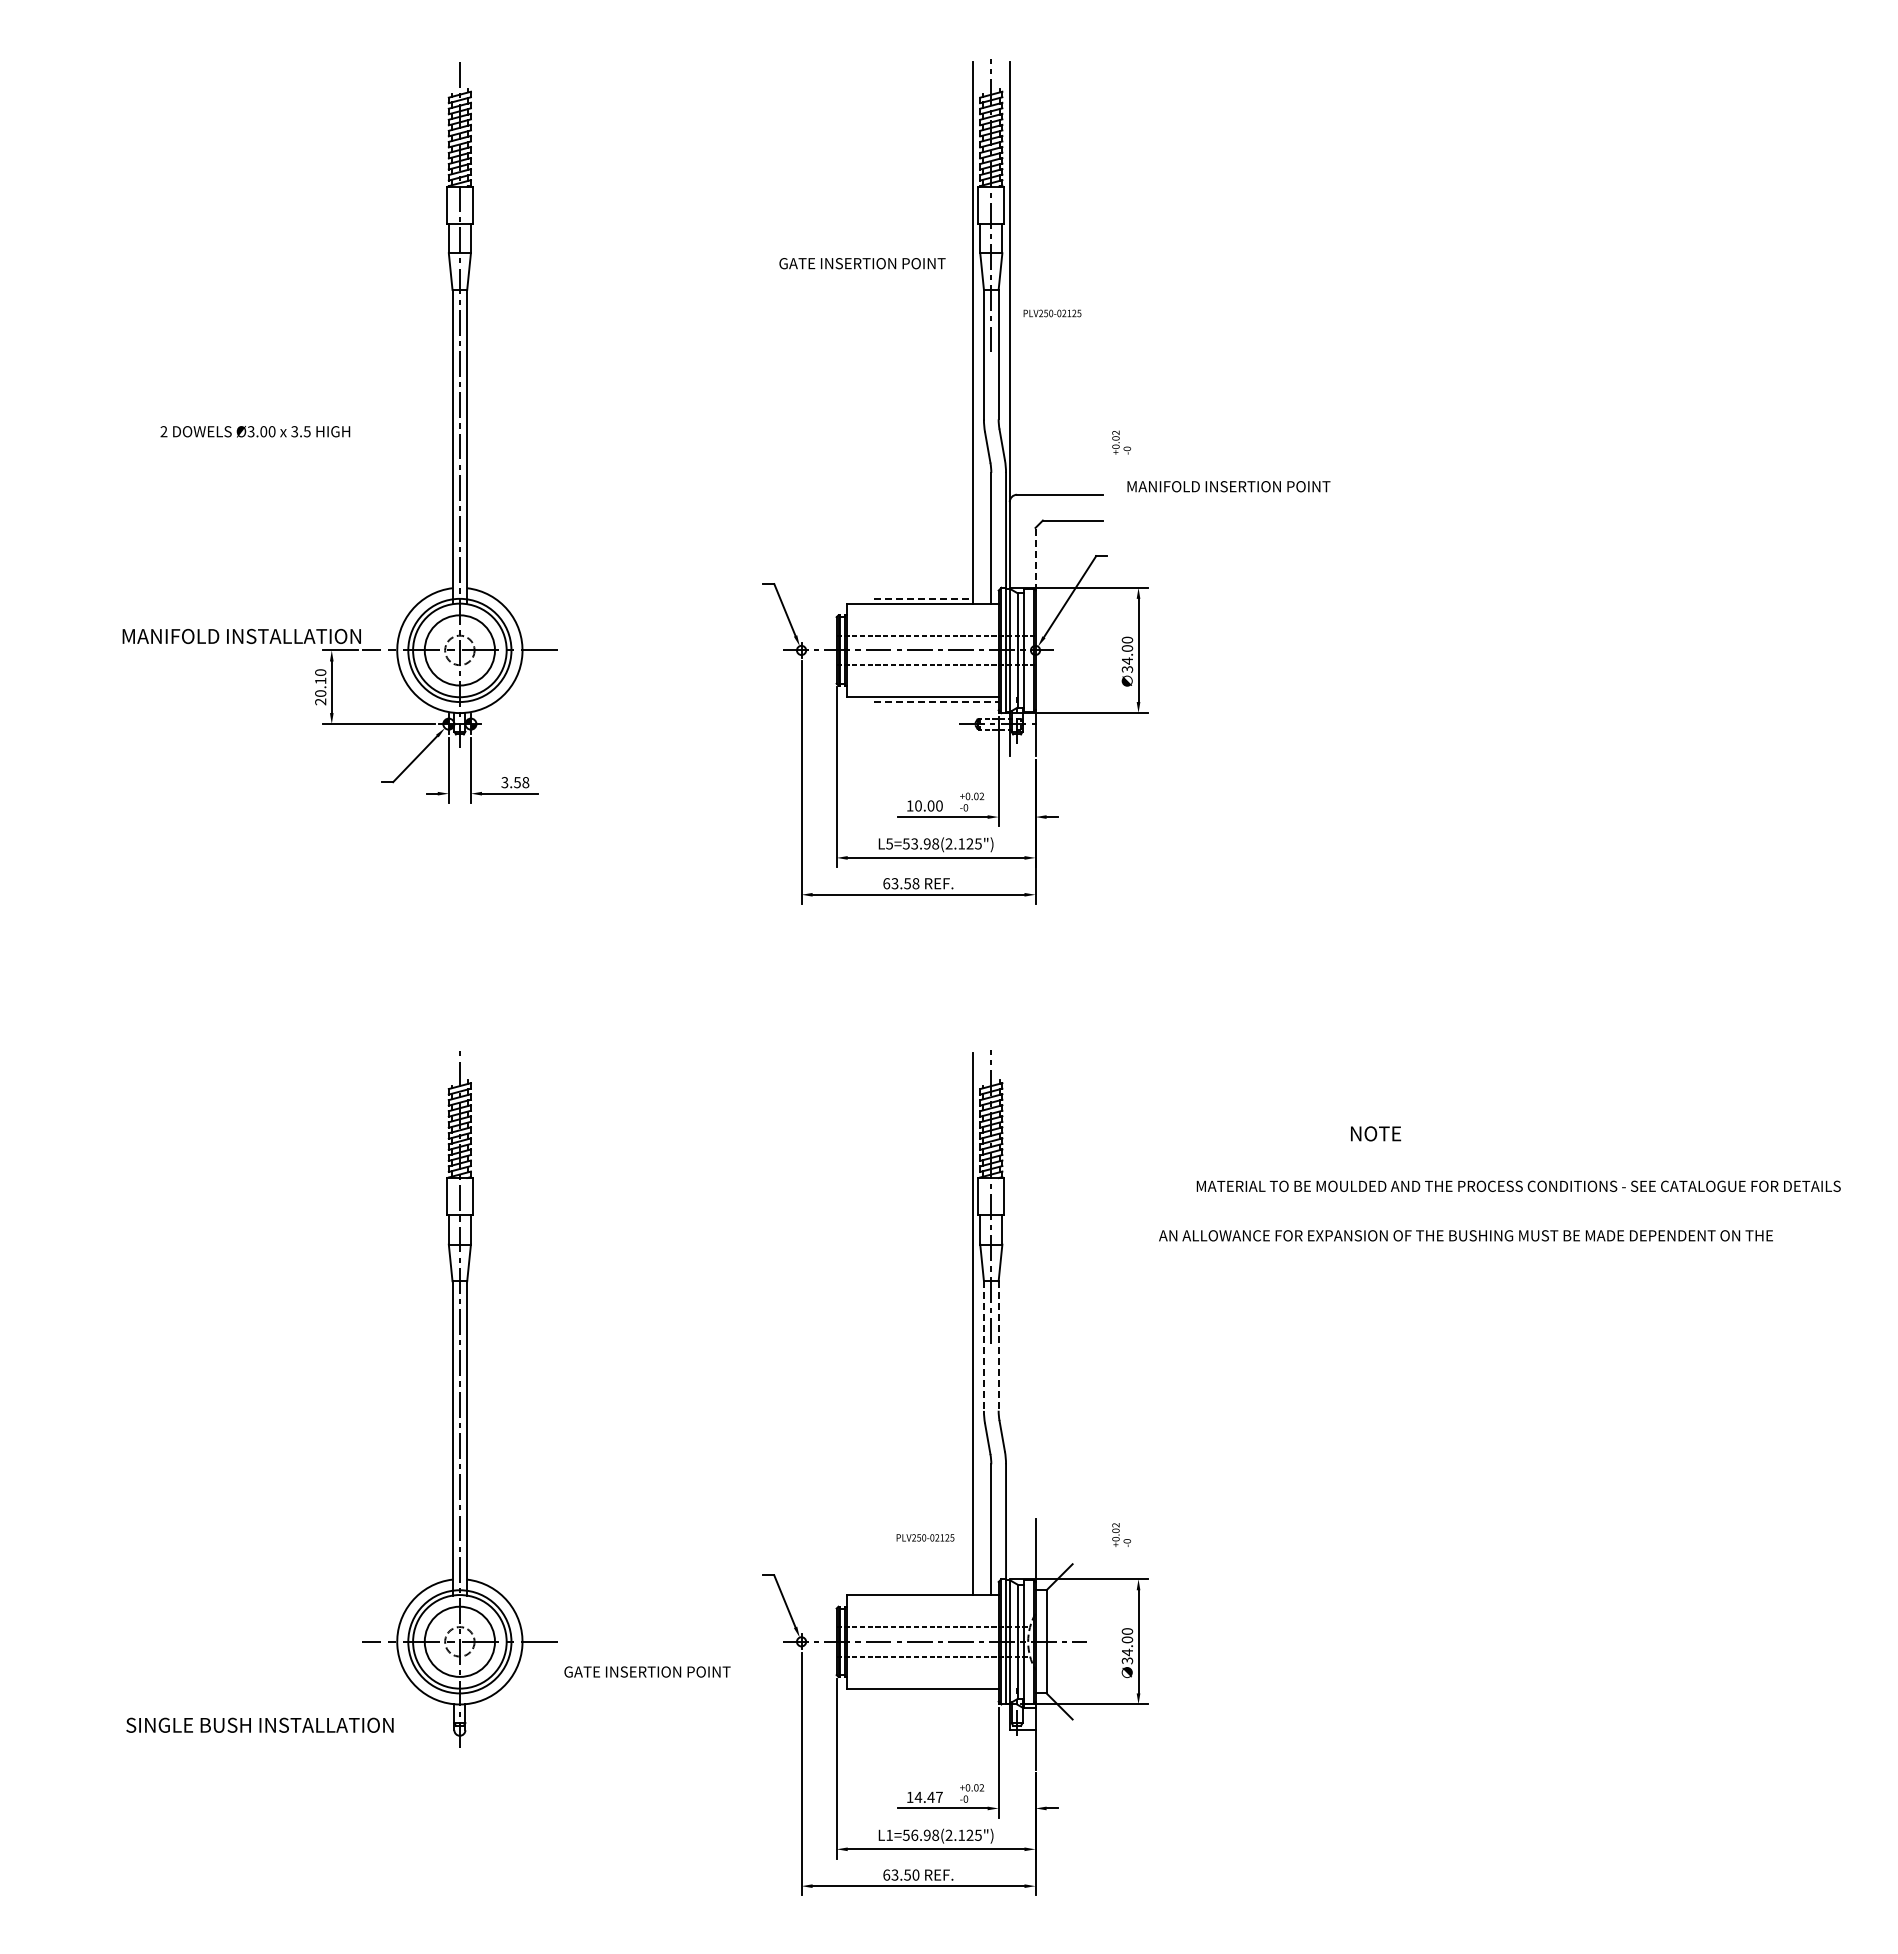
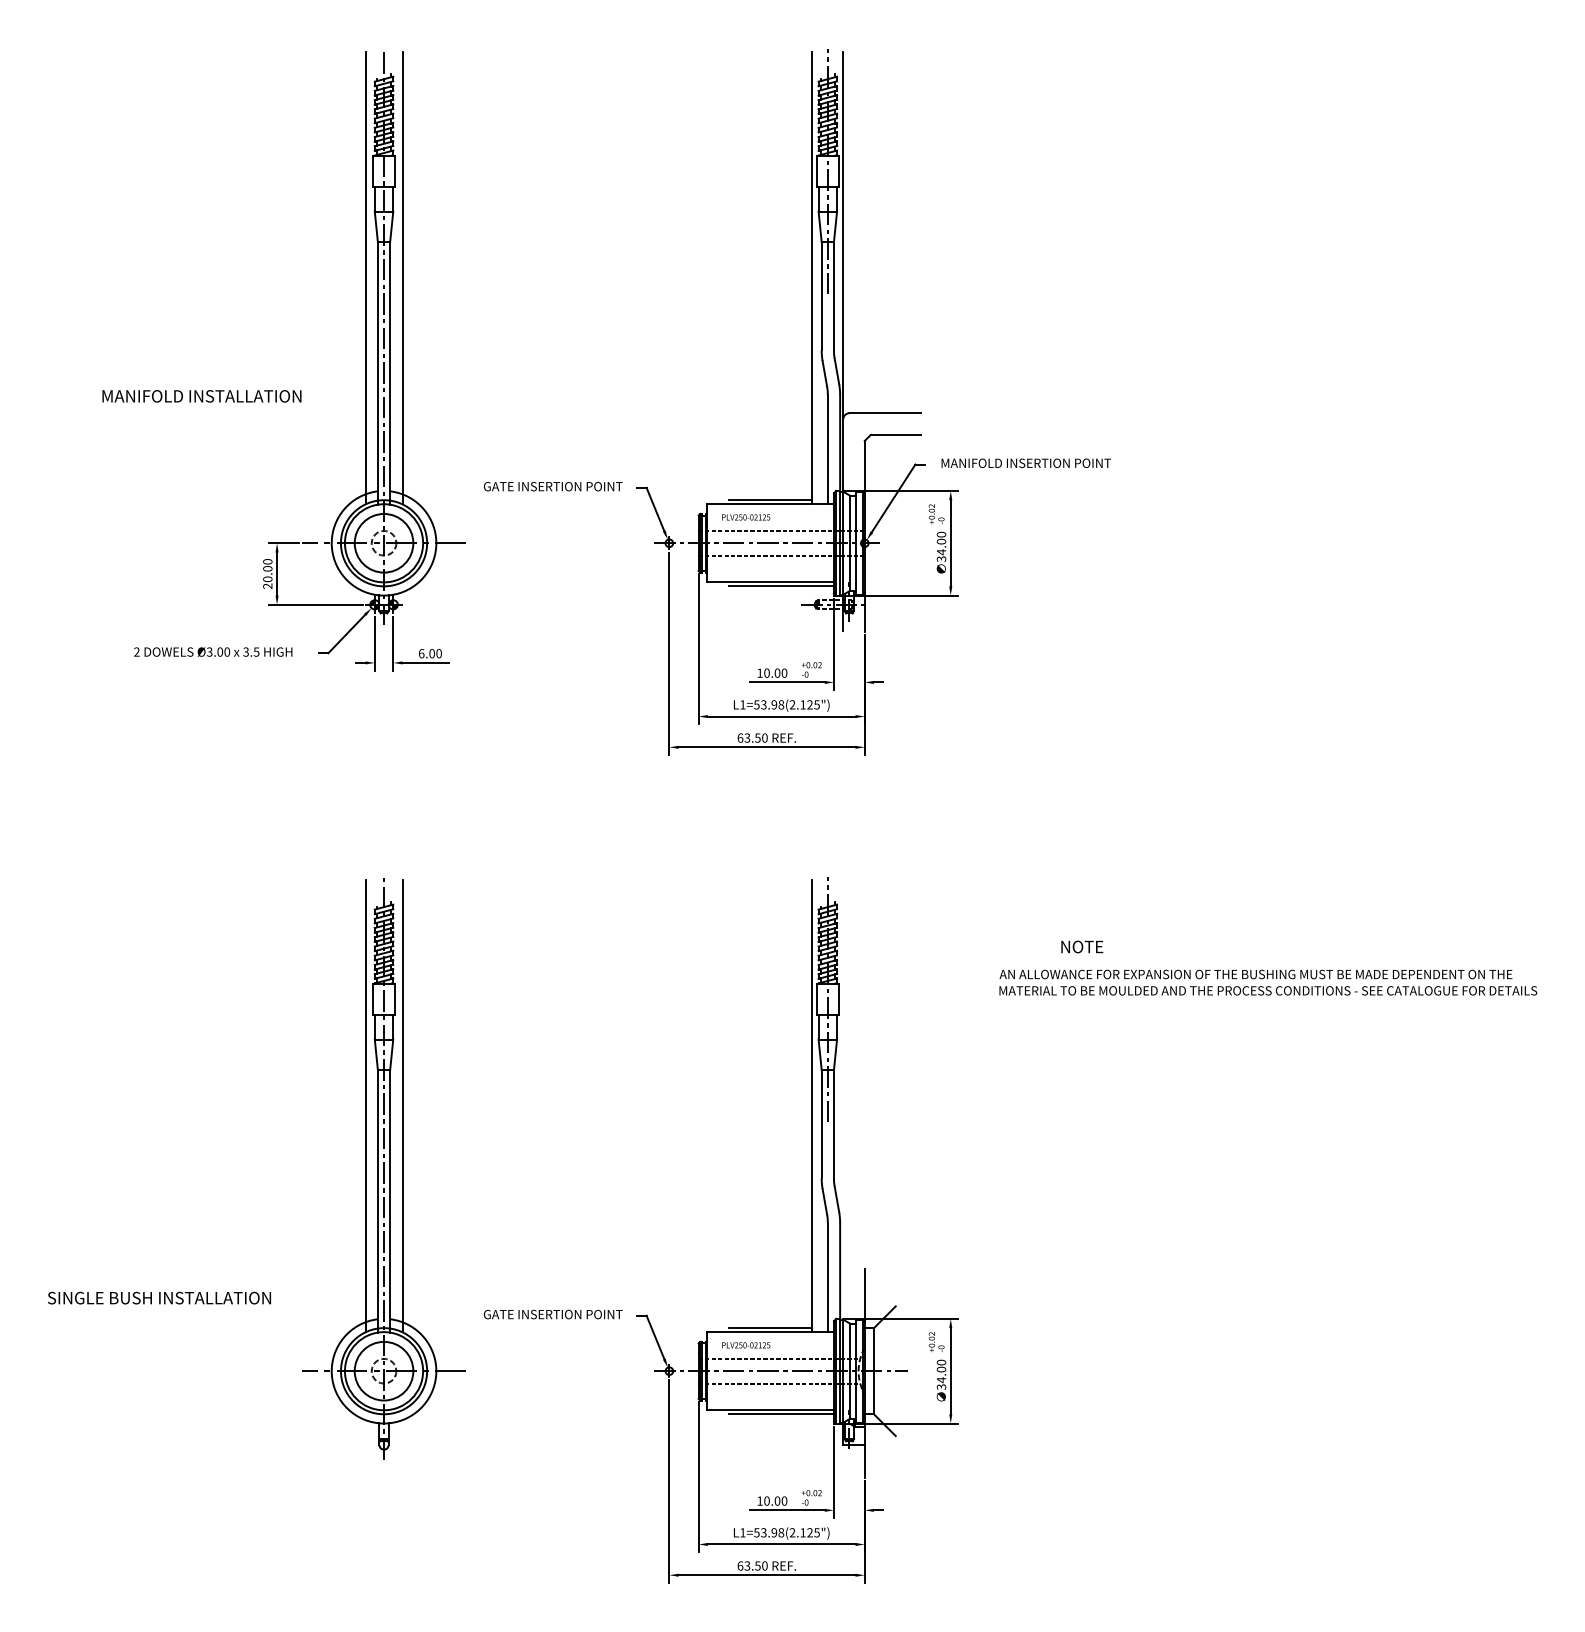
text: (862, 263) -> (553, 486), moved
text: (1052, 313) -> (746, 517), moved
line: (437, 332) -> (365, 277), added
line: (482, 332) -> (402, 277), added
text: (255, 431) -> (213, 651), moved
text: (1121, 442) -> (936, 514), moved
text: (1228, 486) -> (1025, 463), moved
line: (1035, 558) -> (864, 466), dashed -> solid
line: (923, 598) -> (771, 499), dashed -> solid
text: (241, 636) -> (201, 396), moved
text: (320, 680) -> (267, 568), 20.10 -> 20.00
line: (936, 702) -> (782, 586), dashed -> solid
text: (515, 782) -> (430, 653), 3.58 -> 6.00
text: (889, 843) -> (742, 704), L5=53.98(2.125") -> L1=53.98(2.125")
text: (915, 883) -> (764, 737), 63.58 -> 63.50
text: (1376, 1133) -> (1082, 946), moved
text: (1465, 1235) -> (1255, 974), moved
line: (437, 1324) -> (365, 1106), added
line: (482, 1324) -> (402, 1106), added
line: (998, 1345) -> (833, 1123), dashed -> solid
line: (983, 1346) -> (821, 1124), dashed -> solid
text: (1121, 1534) -> (936, 1341), moved
text: (925, 1537) -> (746, 1345), moved
line: (922, 1590) -> (770, 1328), added
text: (647, 1671) -> (553, 1314), moved
line: (935, 1693) -> (781, 1414), added
text: (259, 1724) -> (159, 1297), moved
text: (928, 1797) -> (775, 1501), 14.47 -> 10.00
text: (914, 1834) -> (763, 1532), L1=56.98(2.125") -> L1=53.98(2.125")

